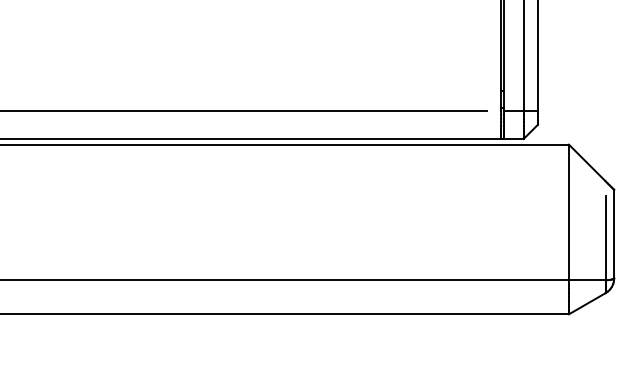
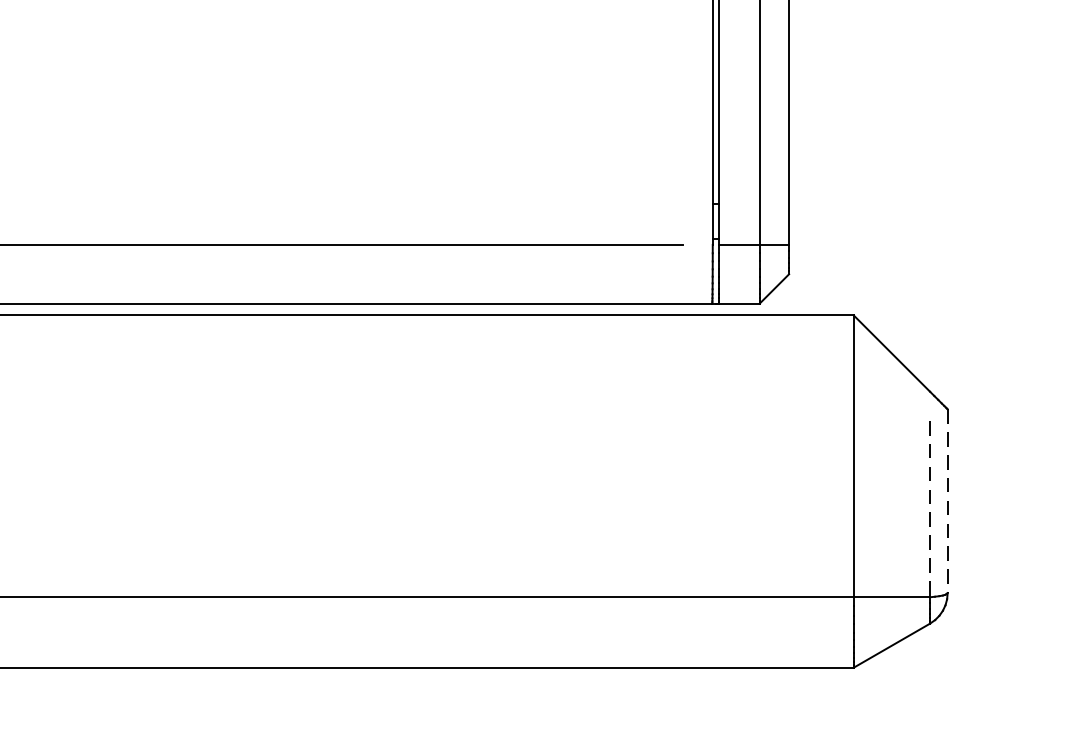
line: (614, 234) -> (948, 501), solid -> dashed
line: (605, 238) -> (929, 510), solid -> dashed

